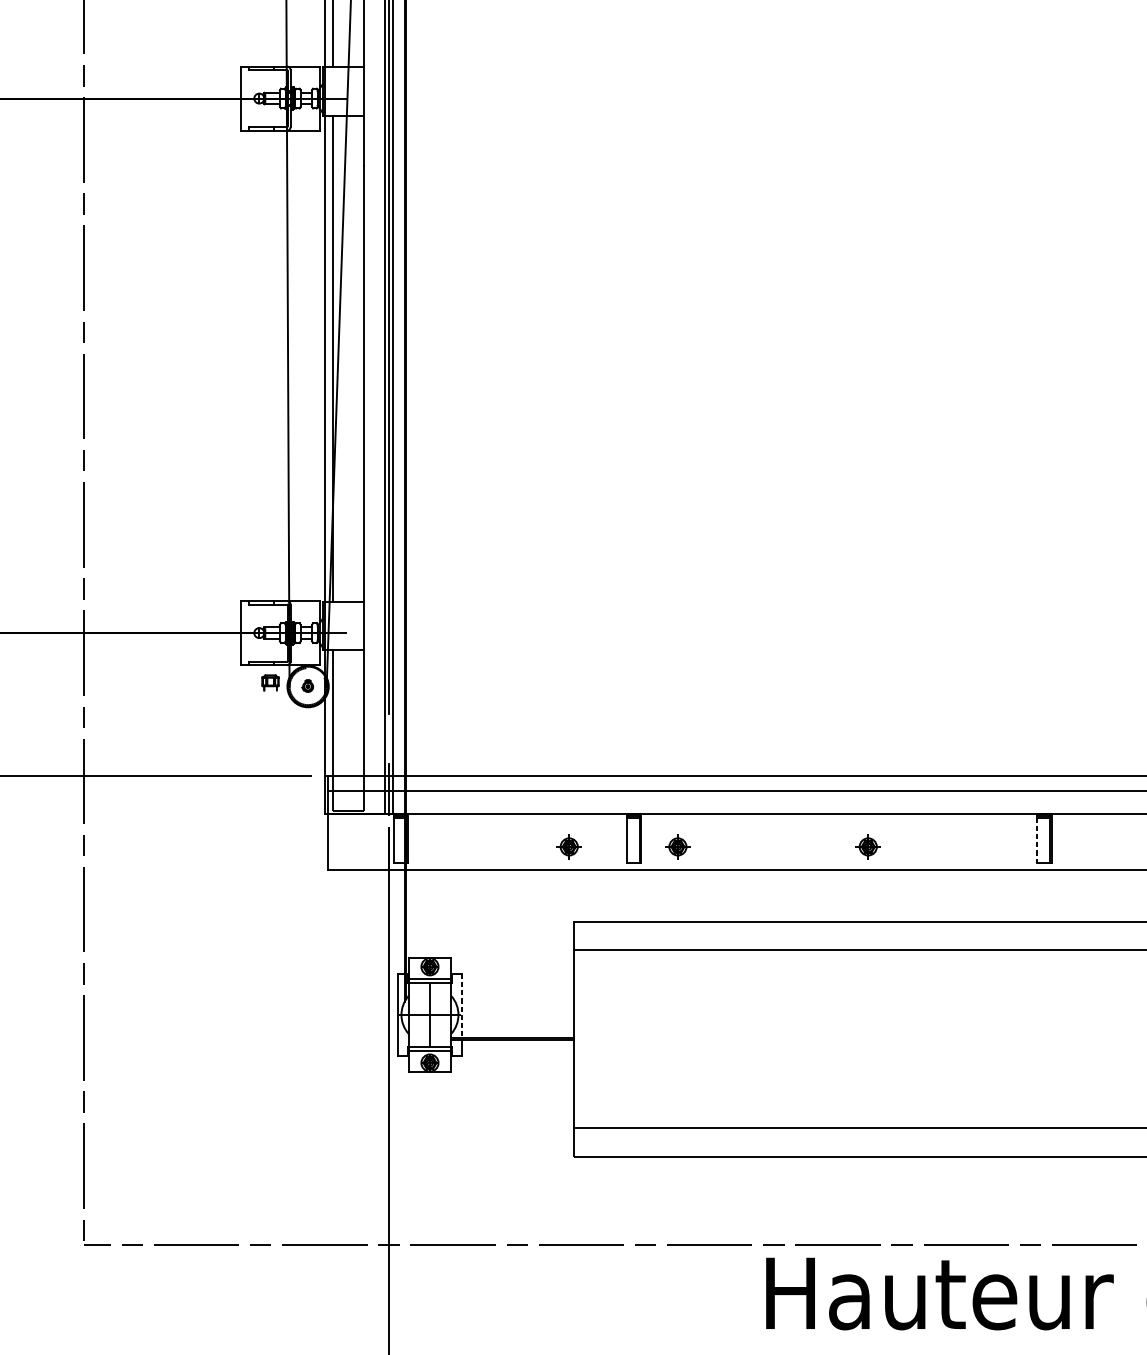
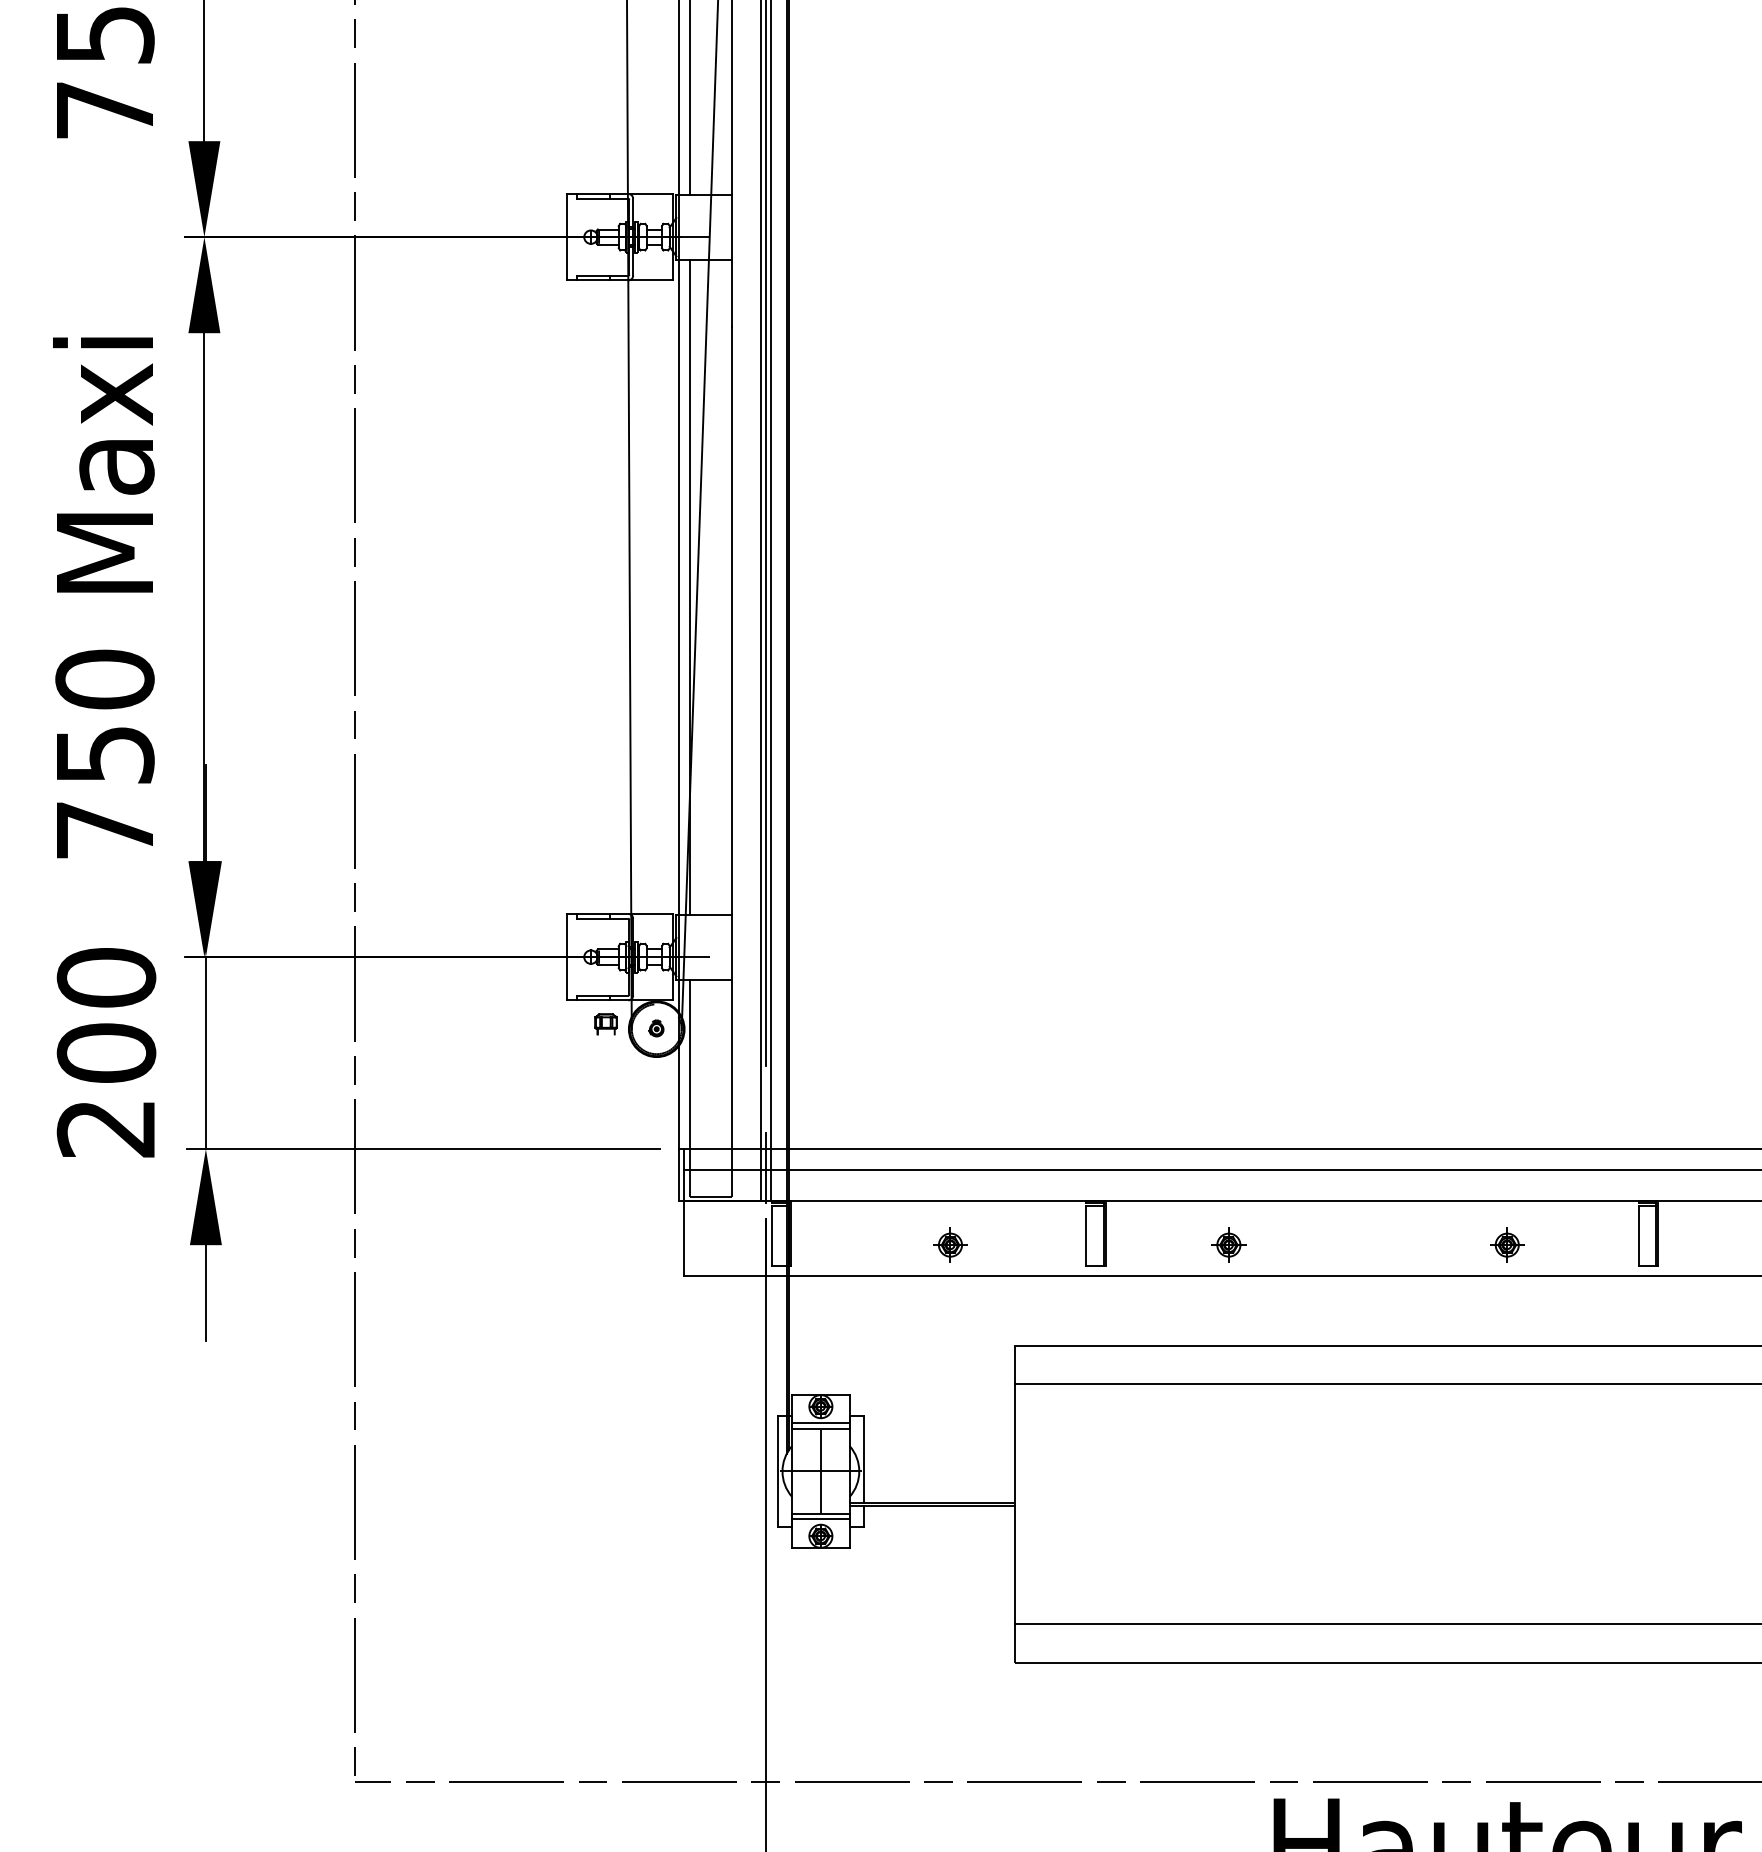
line: (1036, 840) -> (1638, 1236), dashed -> solid
part: (569, 846) -> (950, 1244), moved
part: (677, 846) -> (1228, 1244), moved
part: (868, 846) -> (1507, 1244), moved
line: (462, 1006) -> (864, 1460), dashed -> solid

